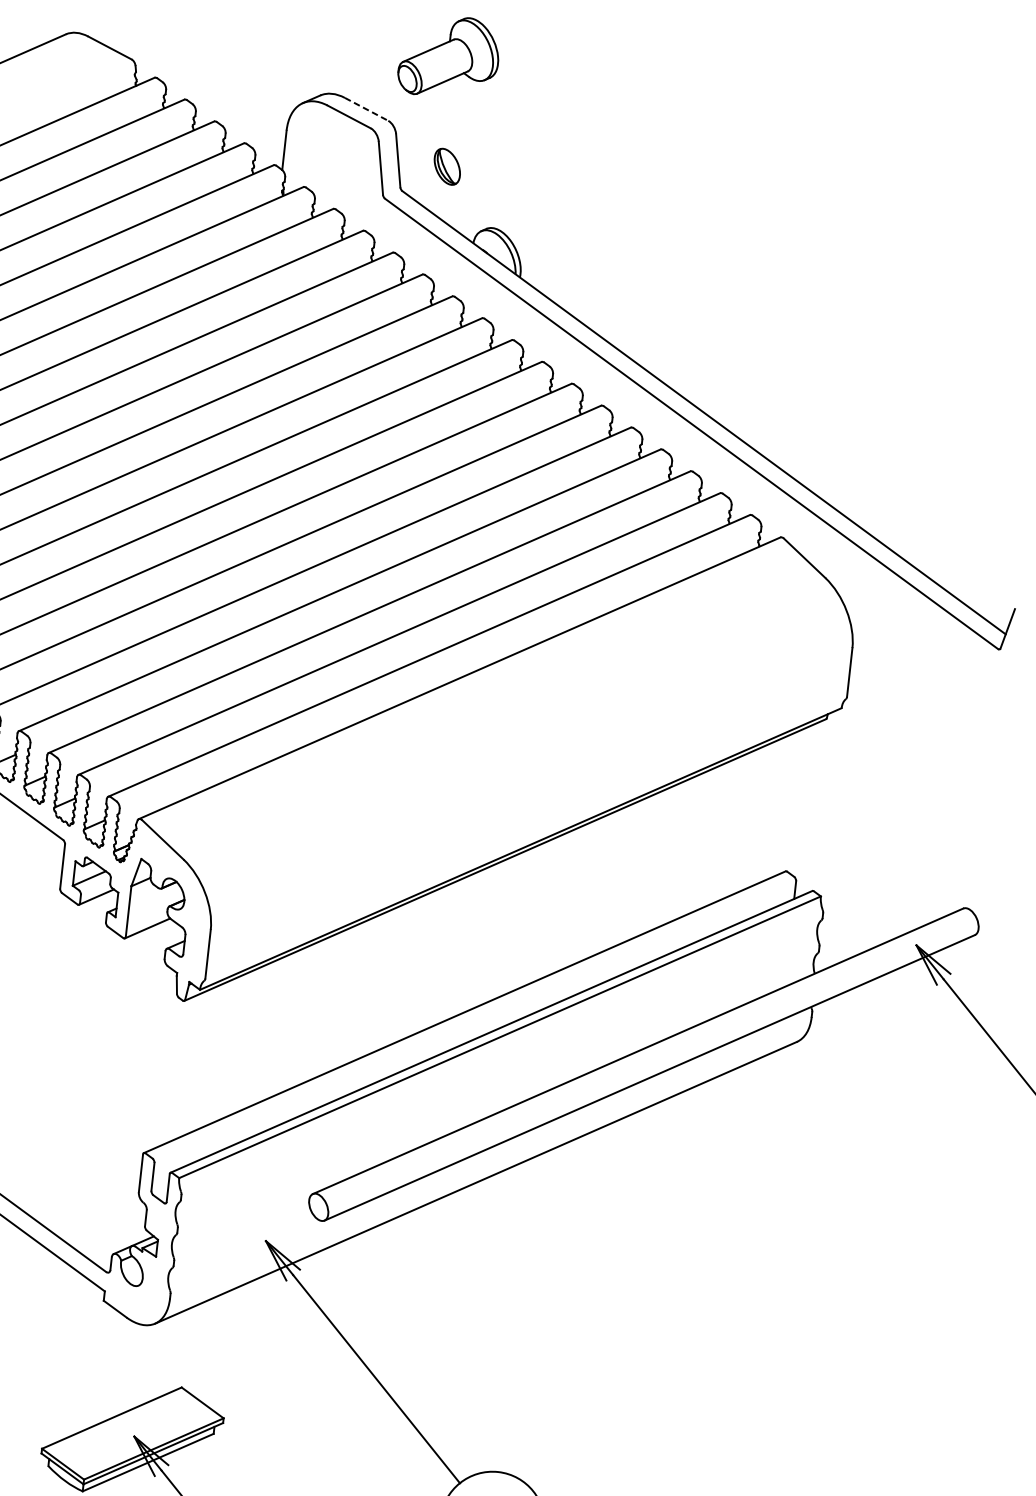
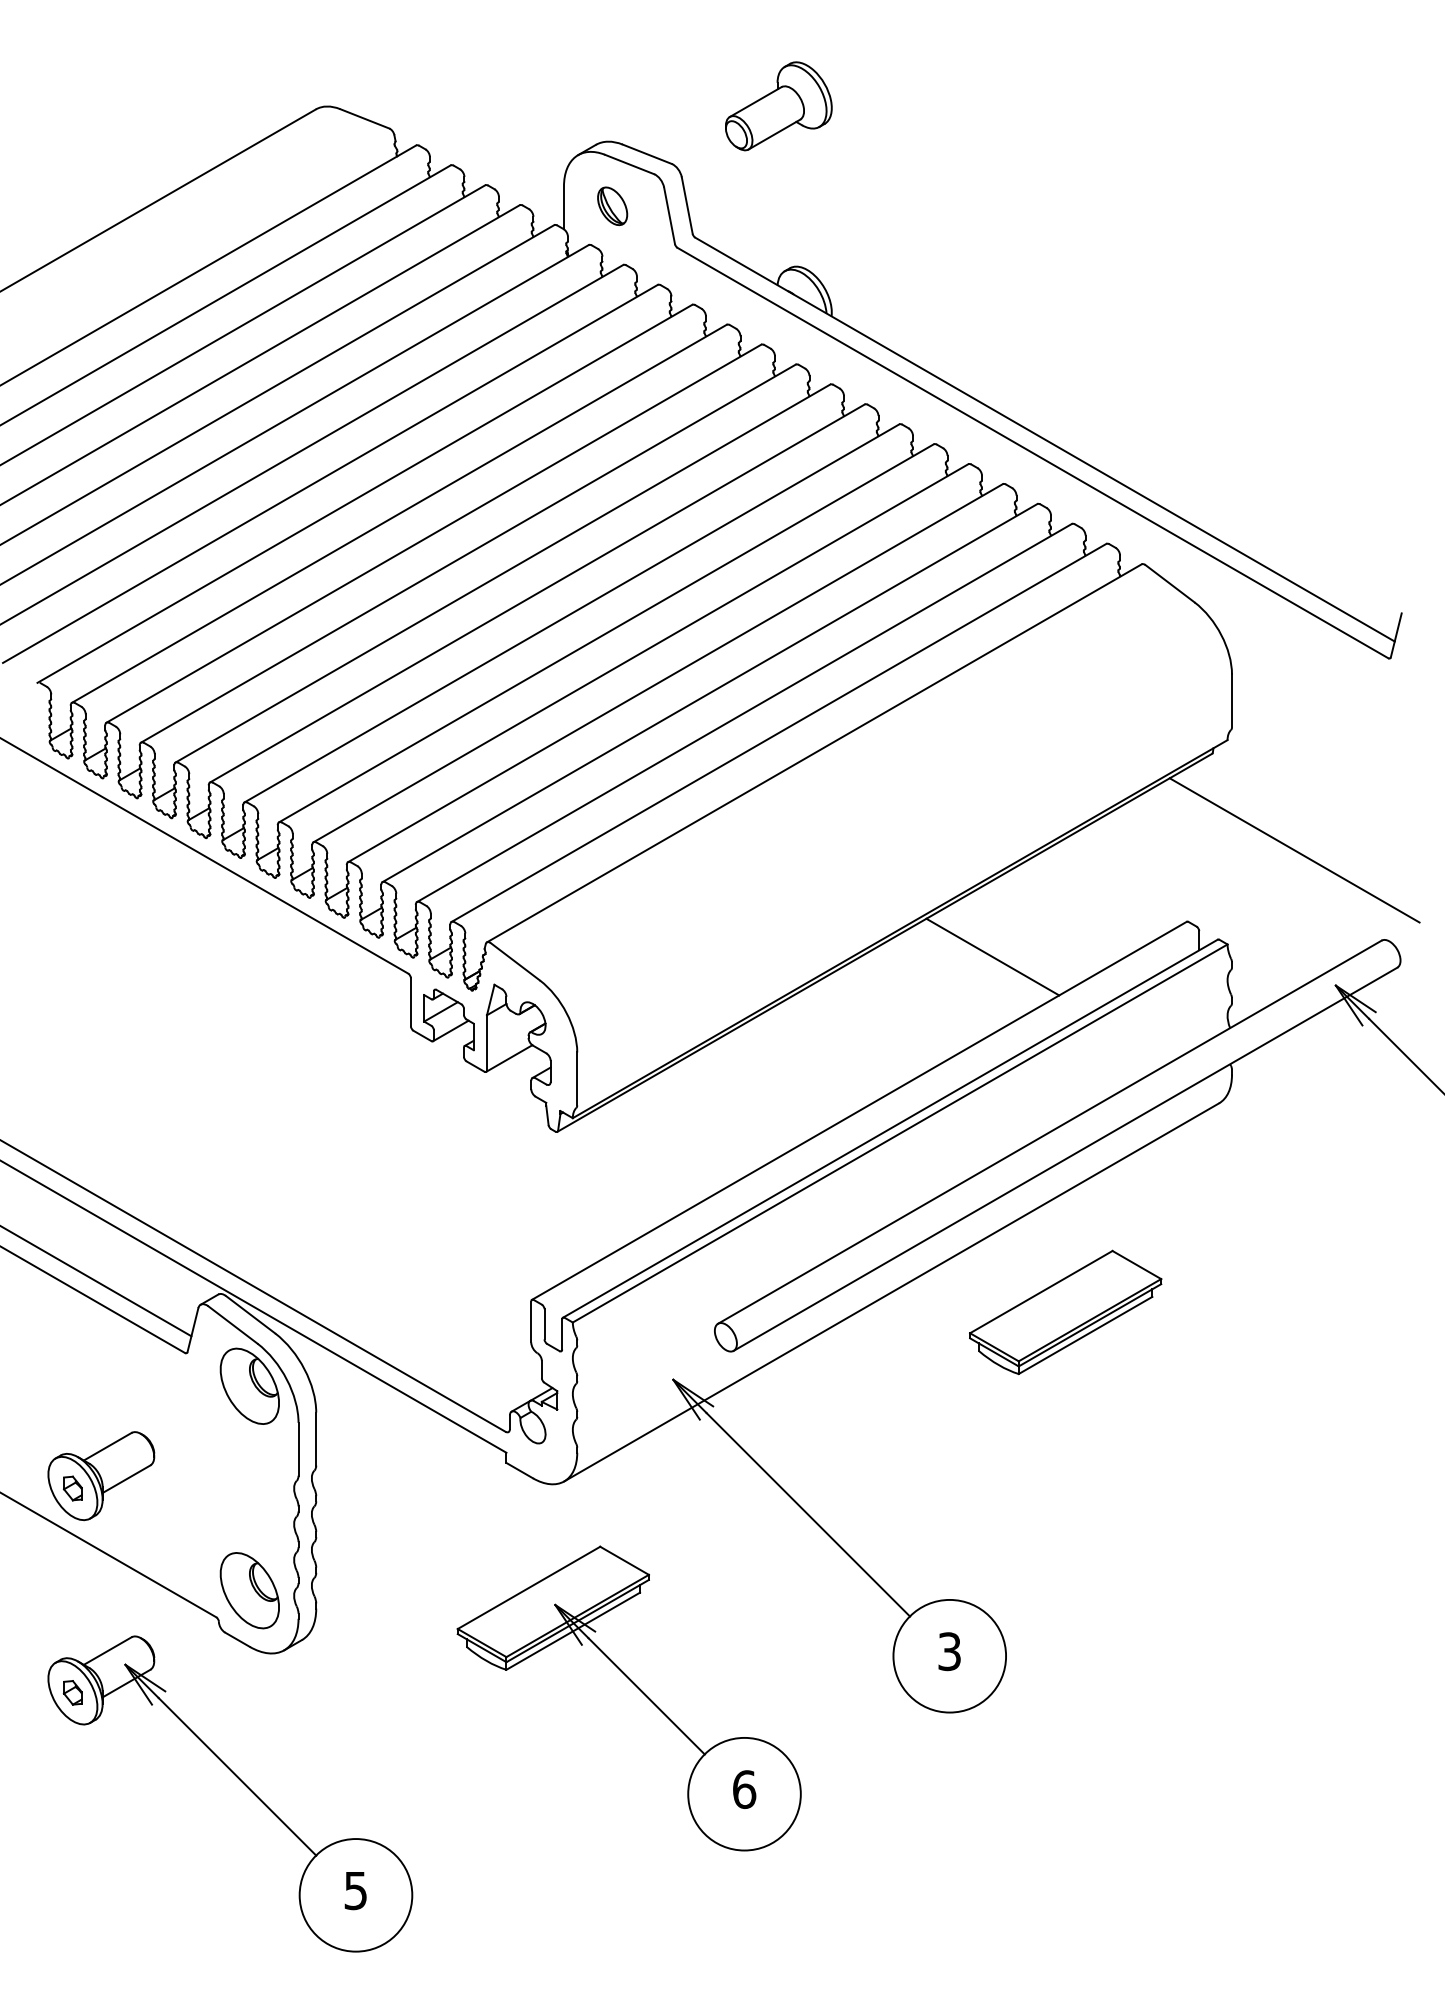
part: (449, 57) -> (778, 106), moved
line: (366, 109) -> (647, 154), dashed -> solid
part: (447, 166) -> (612, 206), moved
line: (892, 816) -> (1294, 850), added
line: (603, 883) -> (992, 956), added
part: (634, 1219) -> (1065, 1312), added

